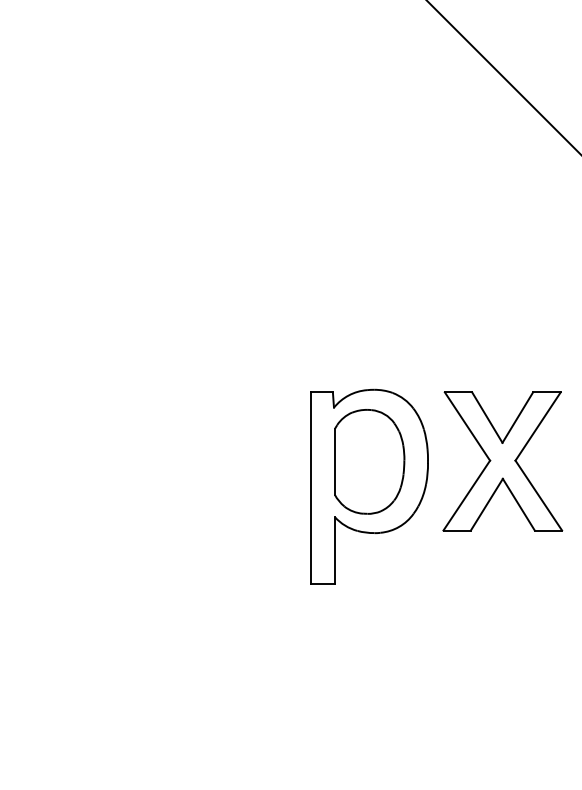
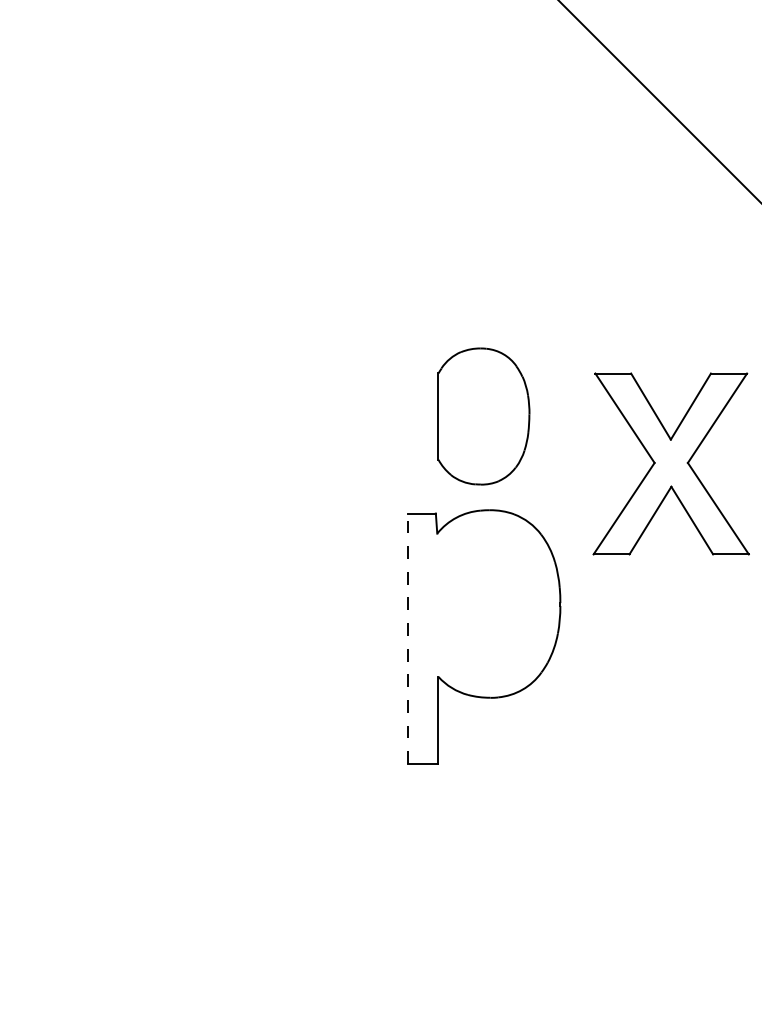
part: (369, 461) -> (483, 416), moved
part: (502, 461) -> (670, 463), moved
line: (311, 487) -> (407, 638), solid -> dashed

